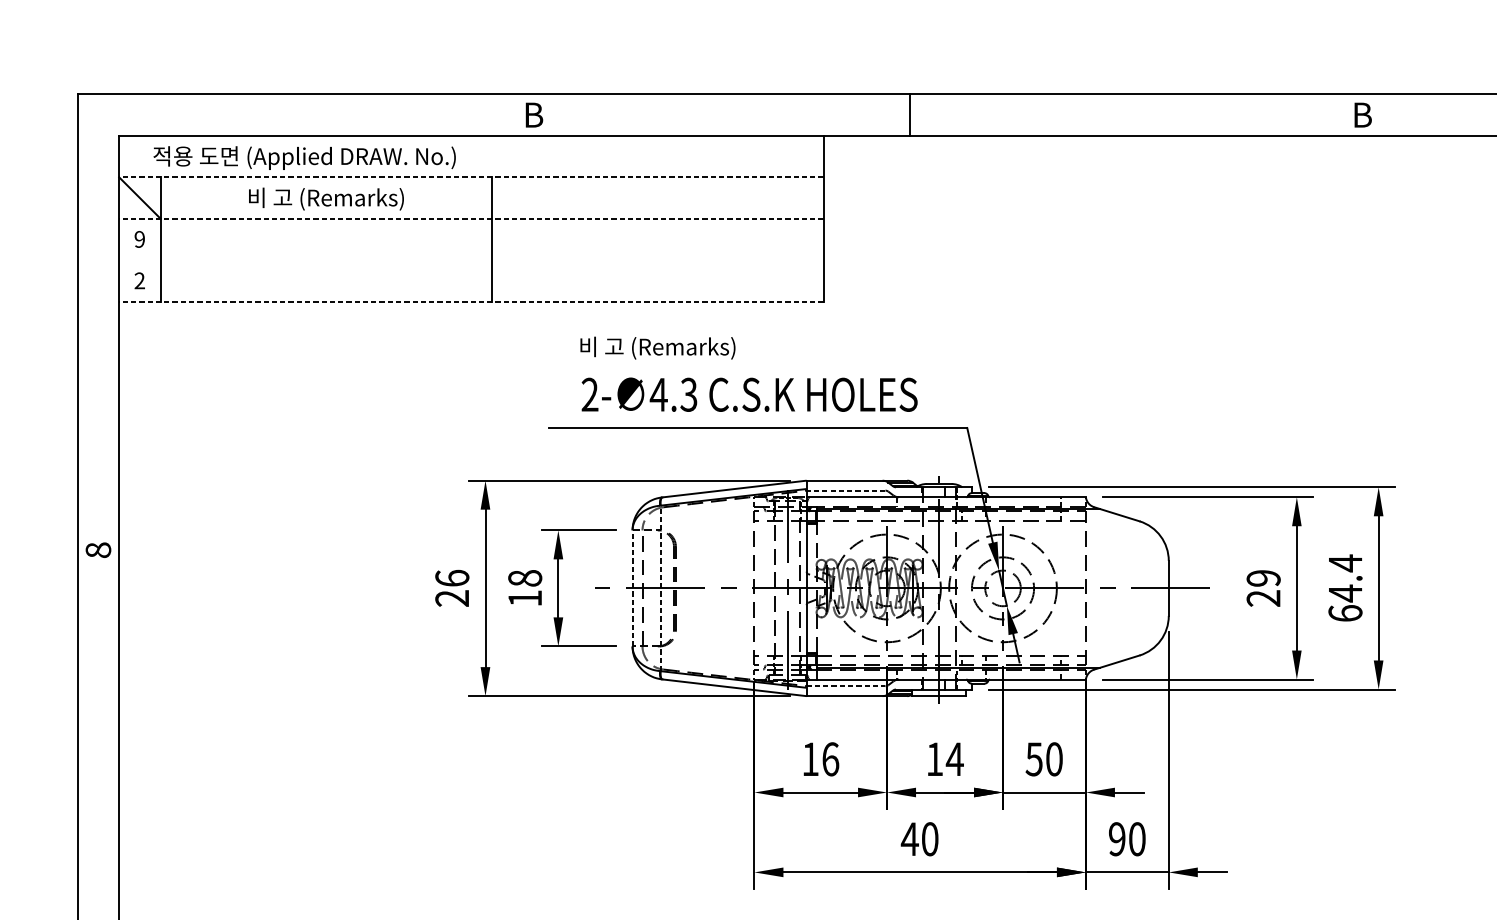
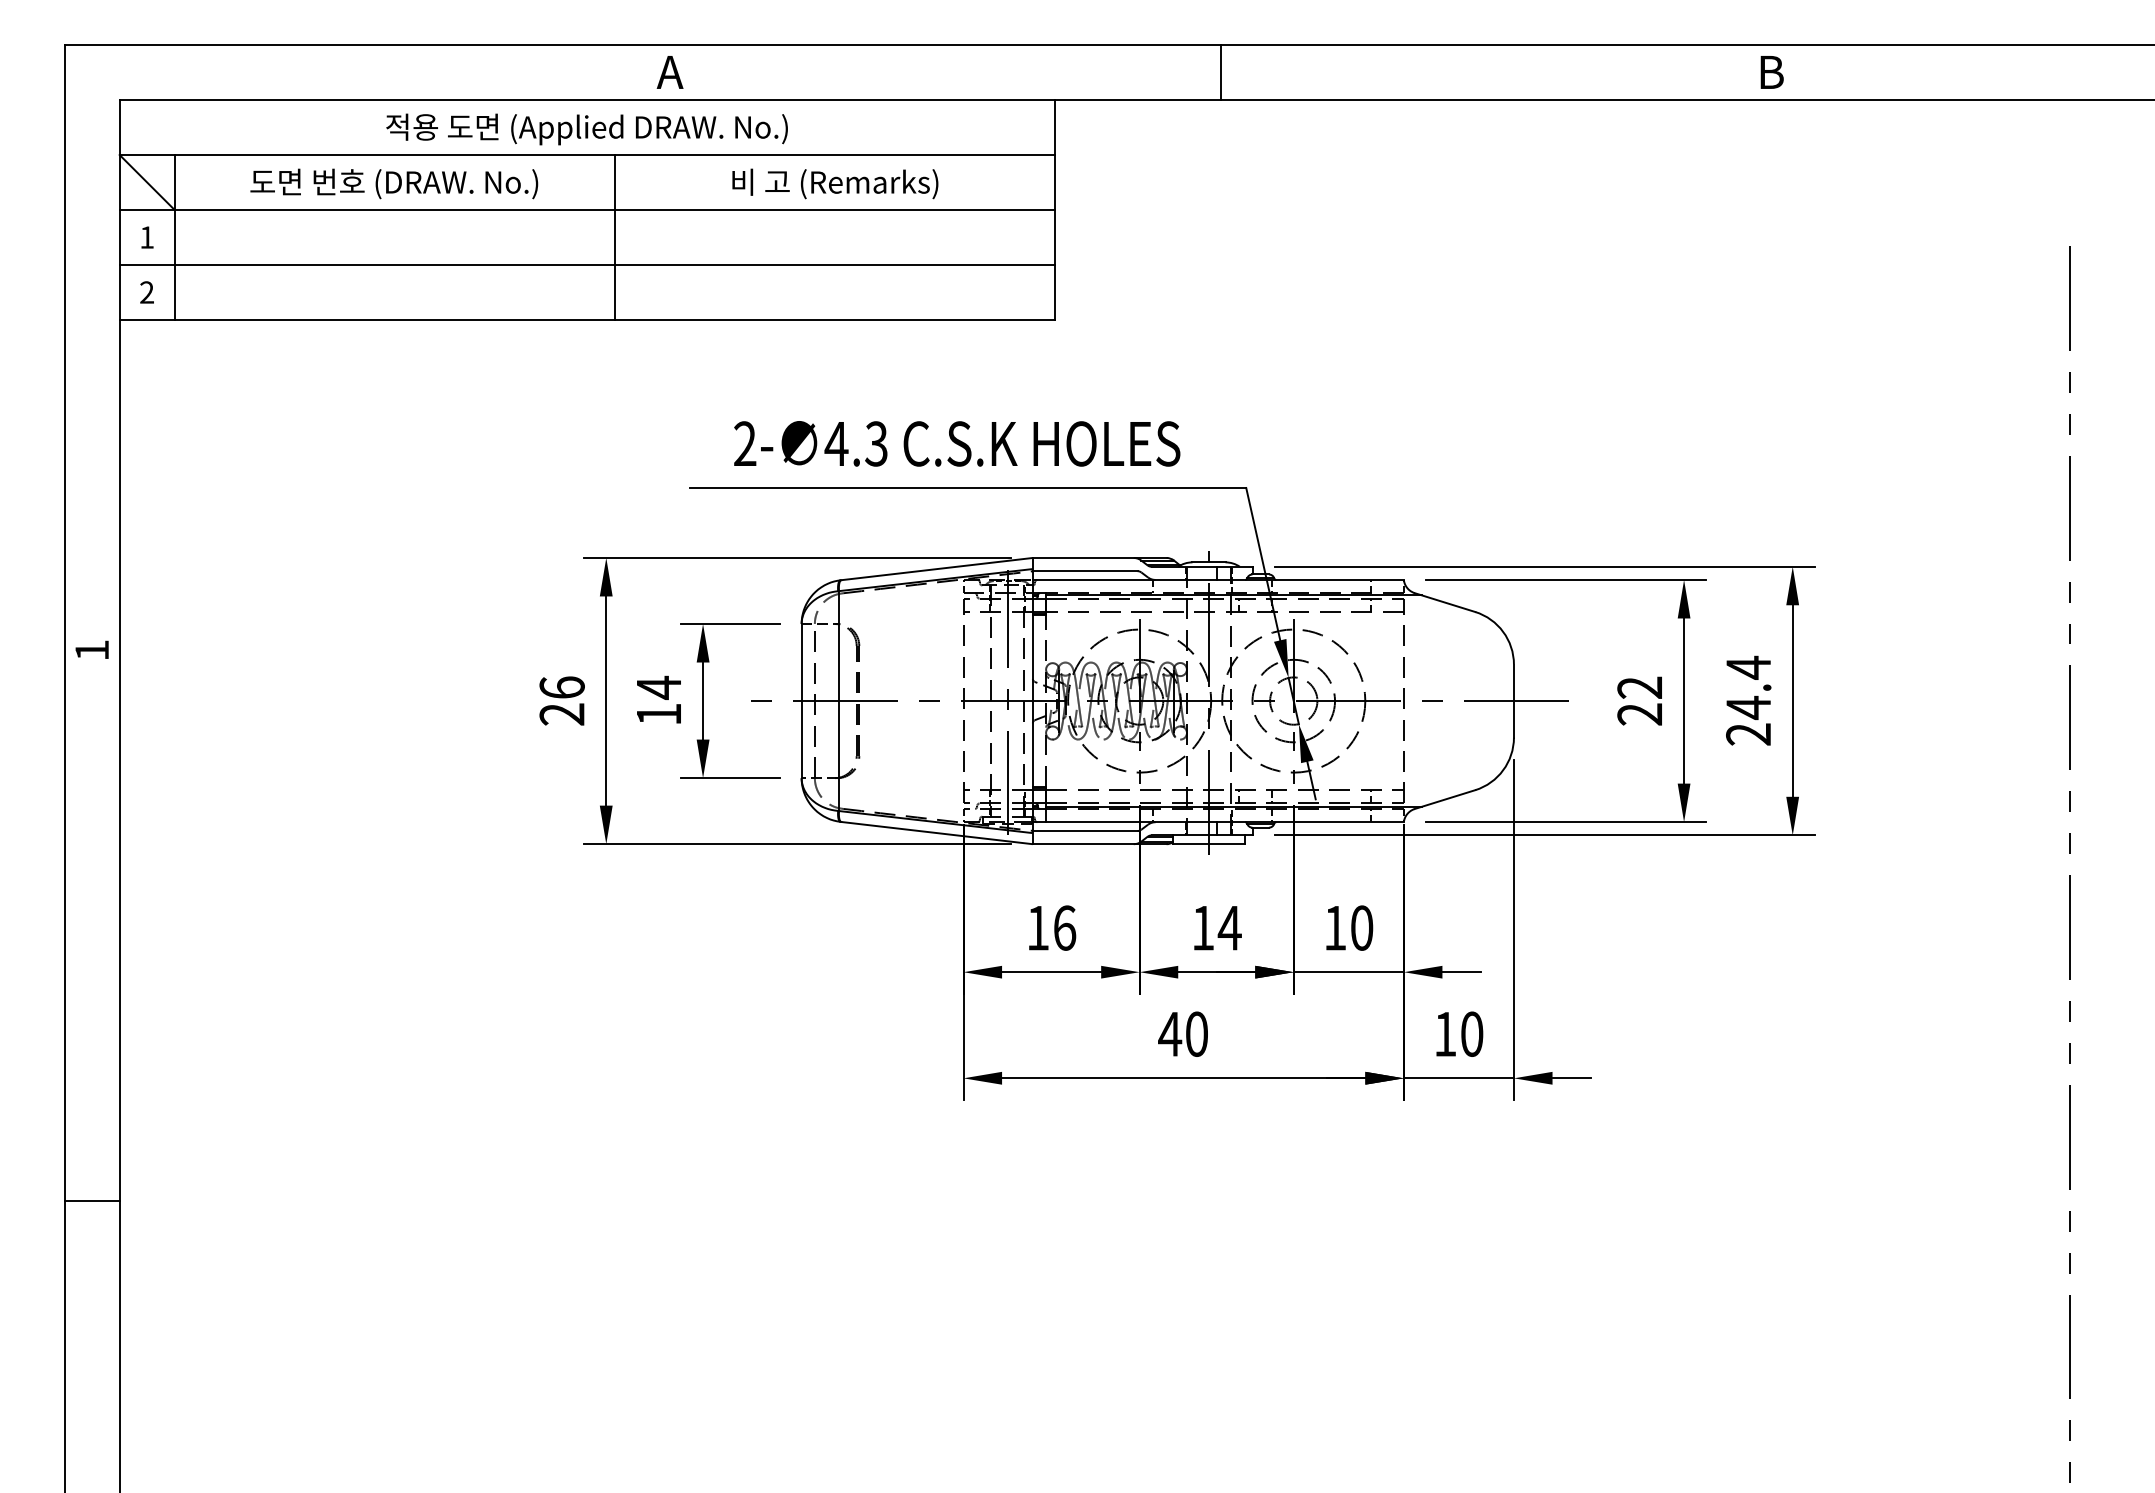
line: (910, 114) -> (1220, 71), moved
text: (533, 115) -> (669, 72), B -> A
text: (304, 158) -> (586, 129), moved
line: (471, 177) -> (587, 155), dashed -> solid
text: (326, 198) -> (394, 183), 비 고 (Remarks) -> 도면 번호 (DRAW. No.)
line: (471, 219) -> (587, 210), dashed -> solid
text: (139, 239) -> (146, 237), 9 -> 1
line: (471, 260) -> (587, 265), added
line: (471, 301) -> (587, 320), dashed -> solid
text: (658, 347) -> (835, 183), moved
line: (845, 490) -> (1084, 571), dashed -> solid
text: (98, 550) -> (92, 650), 8 -> 1
text: (524, 578) -> (658, 687), 18 -> 14
text: (1263, 578) -> (1639, 687), 29 -> 22
line: (632, 587) -> (801, 700), dashed -> solid
line: (661, 588) -> (839, 701), dashed -> solid
text: (1345, 613) -> (1748, 734), 64.4 -> 24.4
line: (846, 685) -> (1085, 830), dashed -> solid
text: (1033, 759) -> (1334, 928), 50 -> 10
text: (1117, 838) -> (1445, 1033), 90 -> 10

